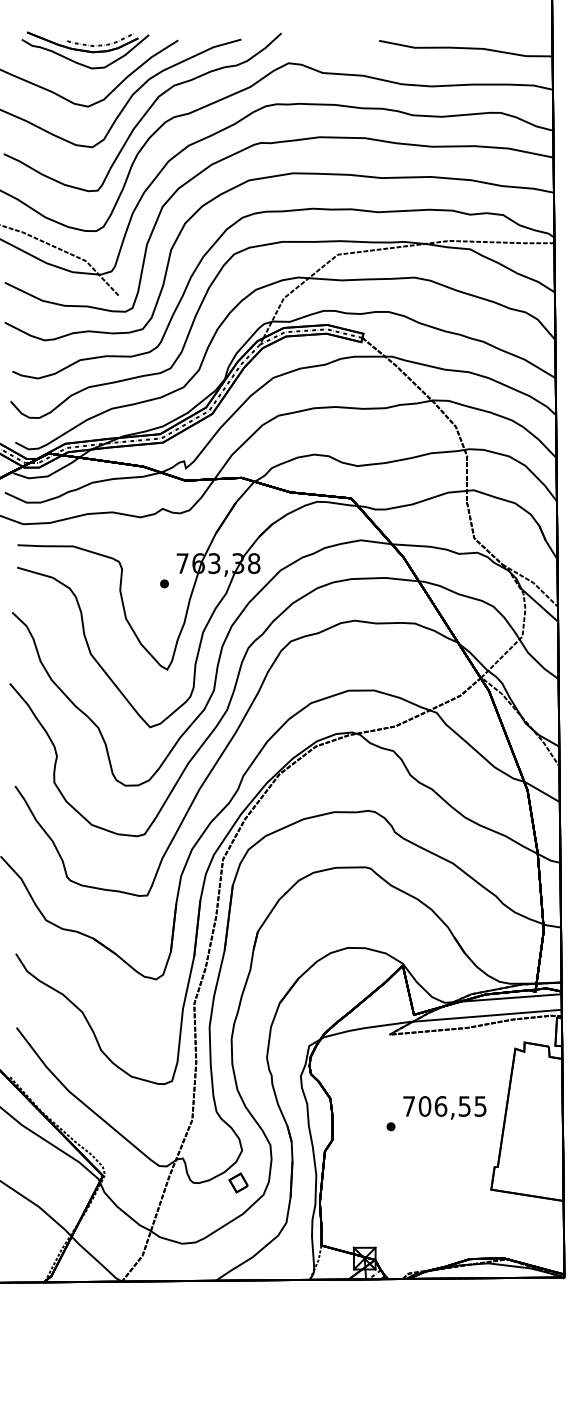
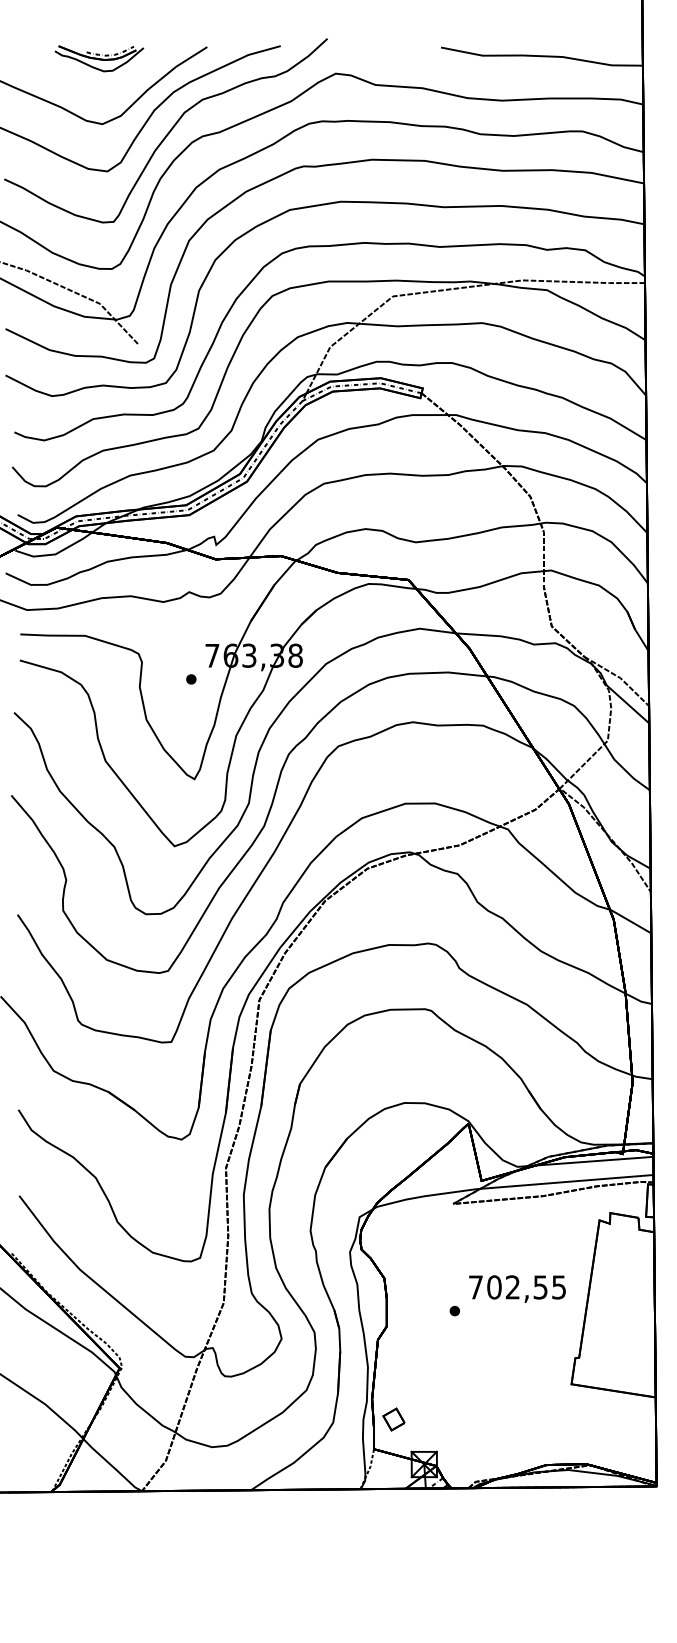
part: (85, 50) -> (99, 58), size x0.6
text: (440, 1106) -> (512, 1287), 706,55 -> 702,55
part: (238, 1182) -> (393, 1418), moved

